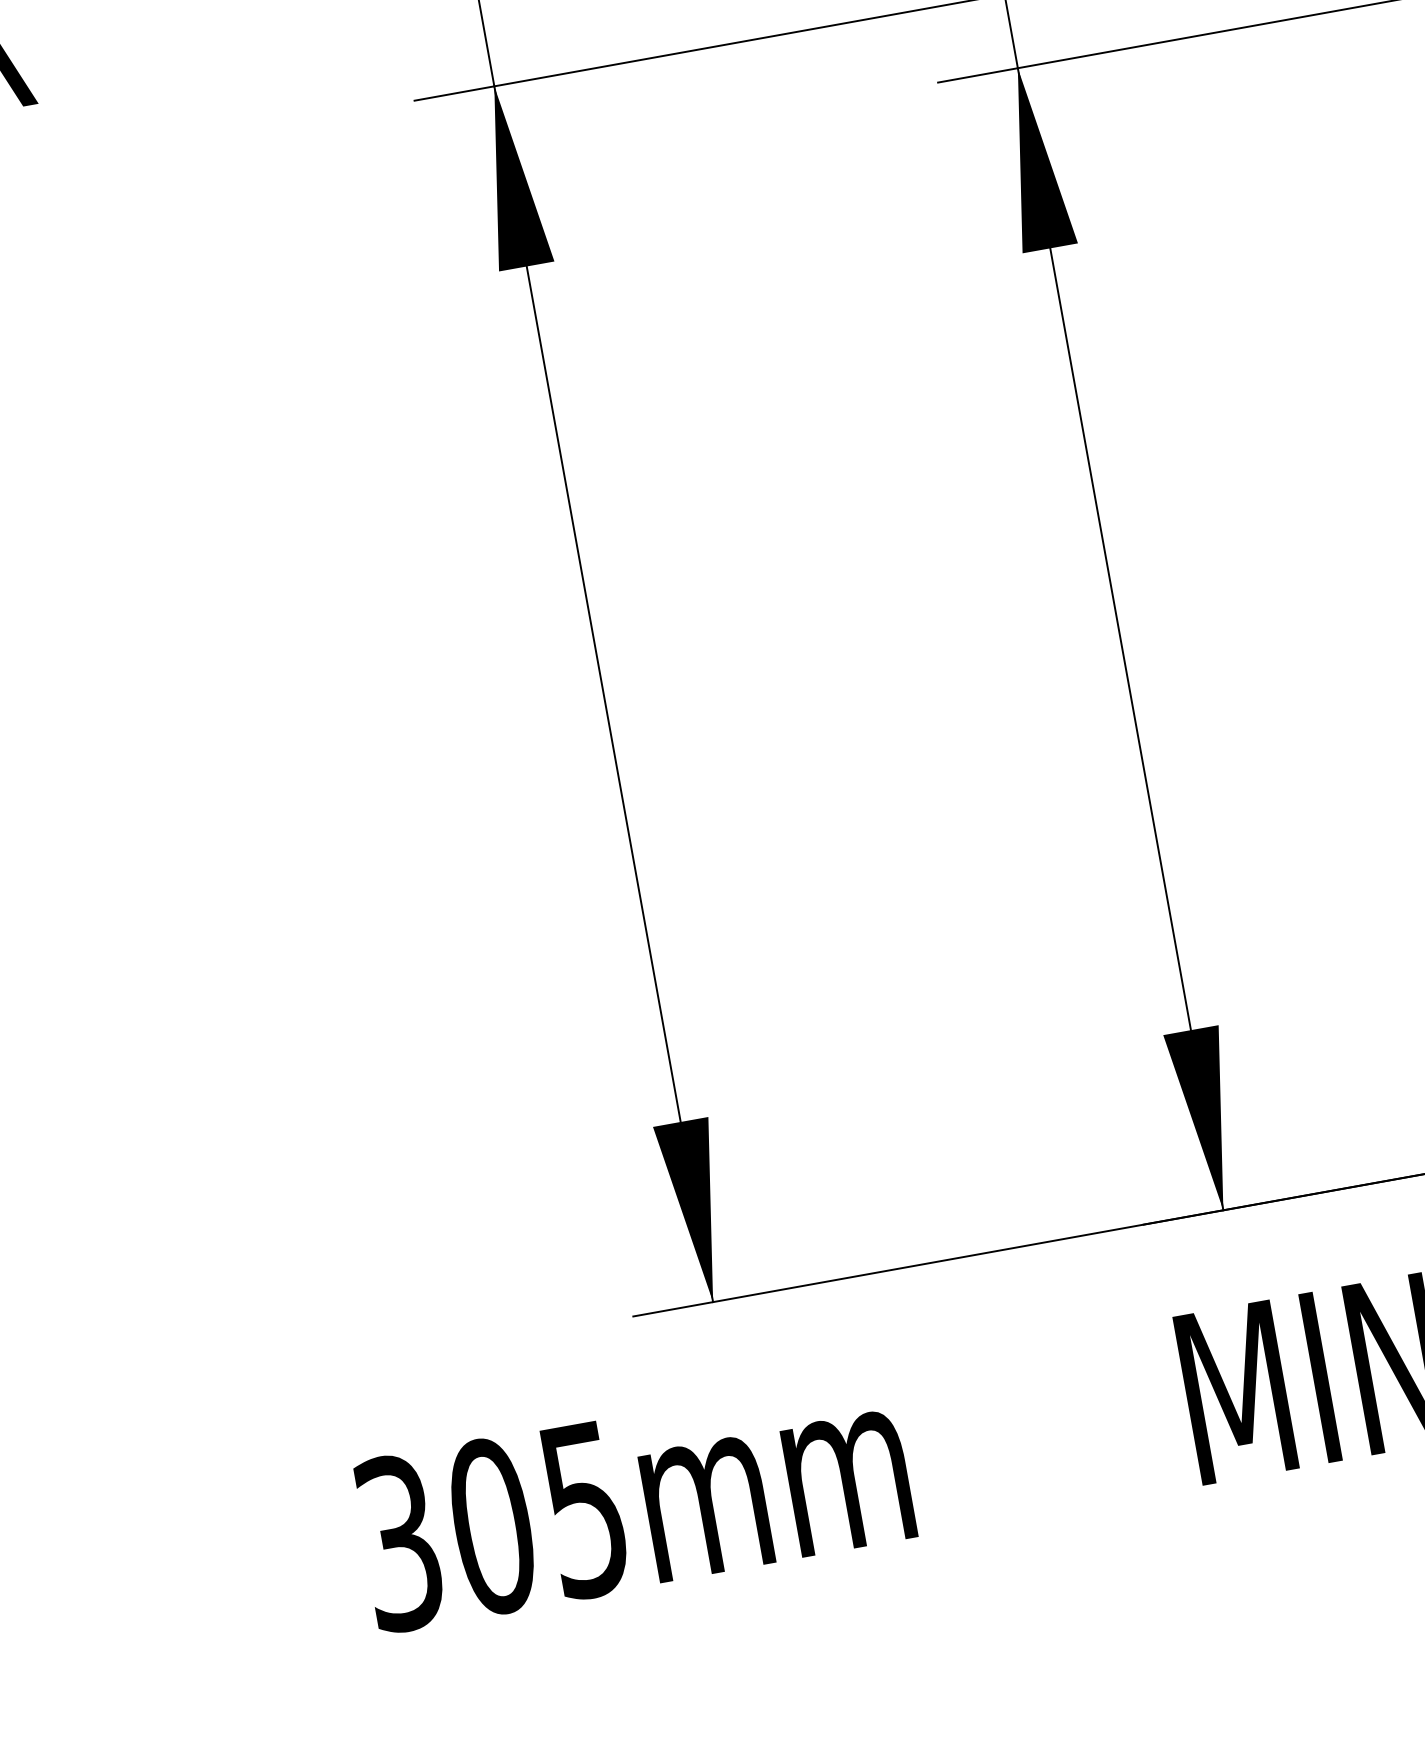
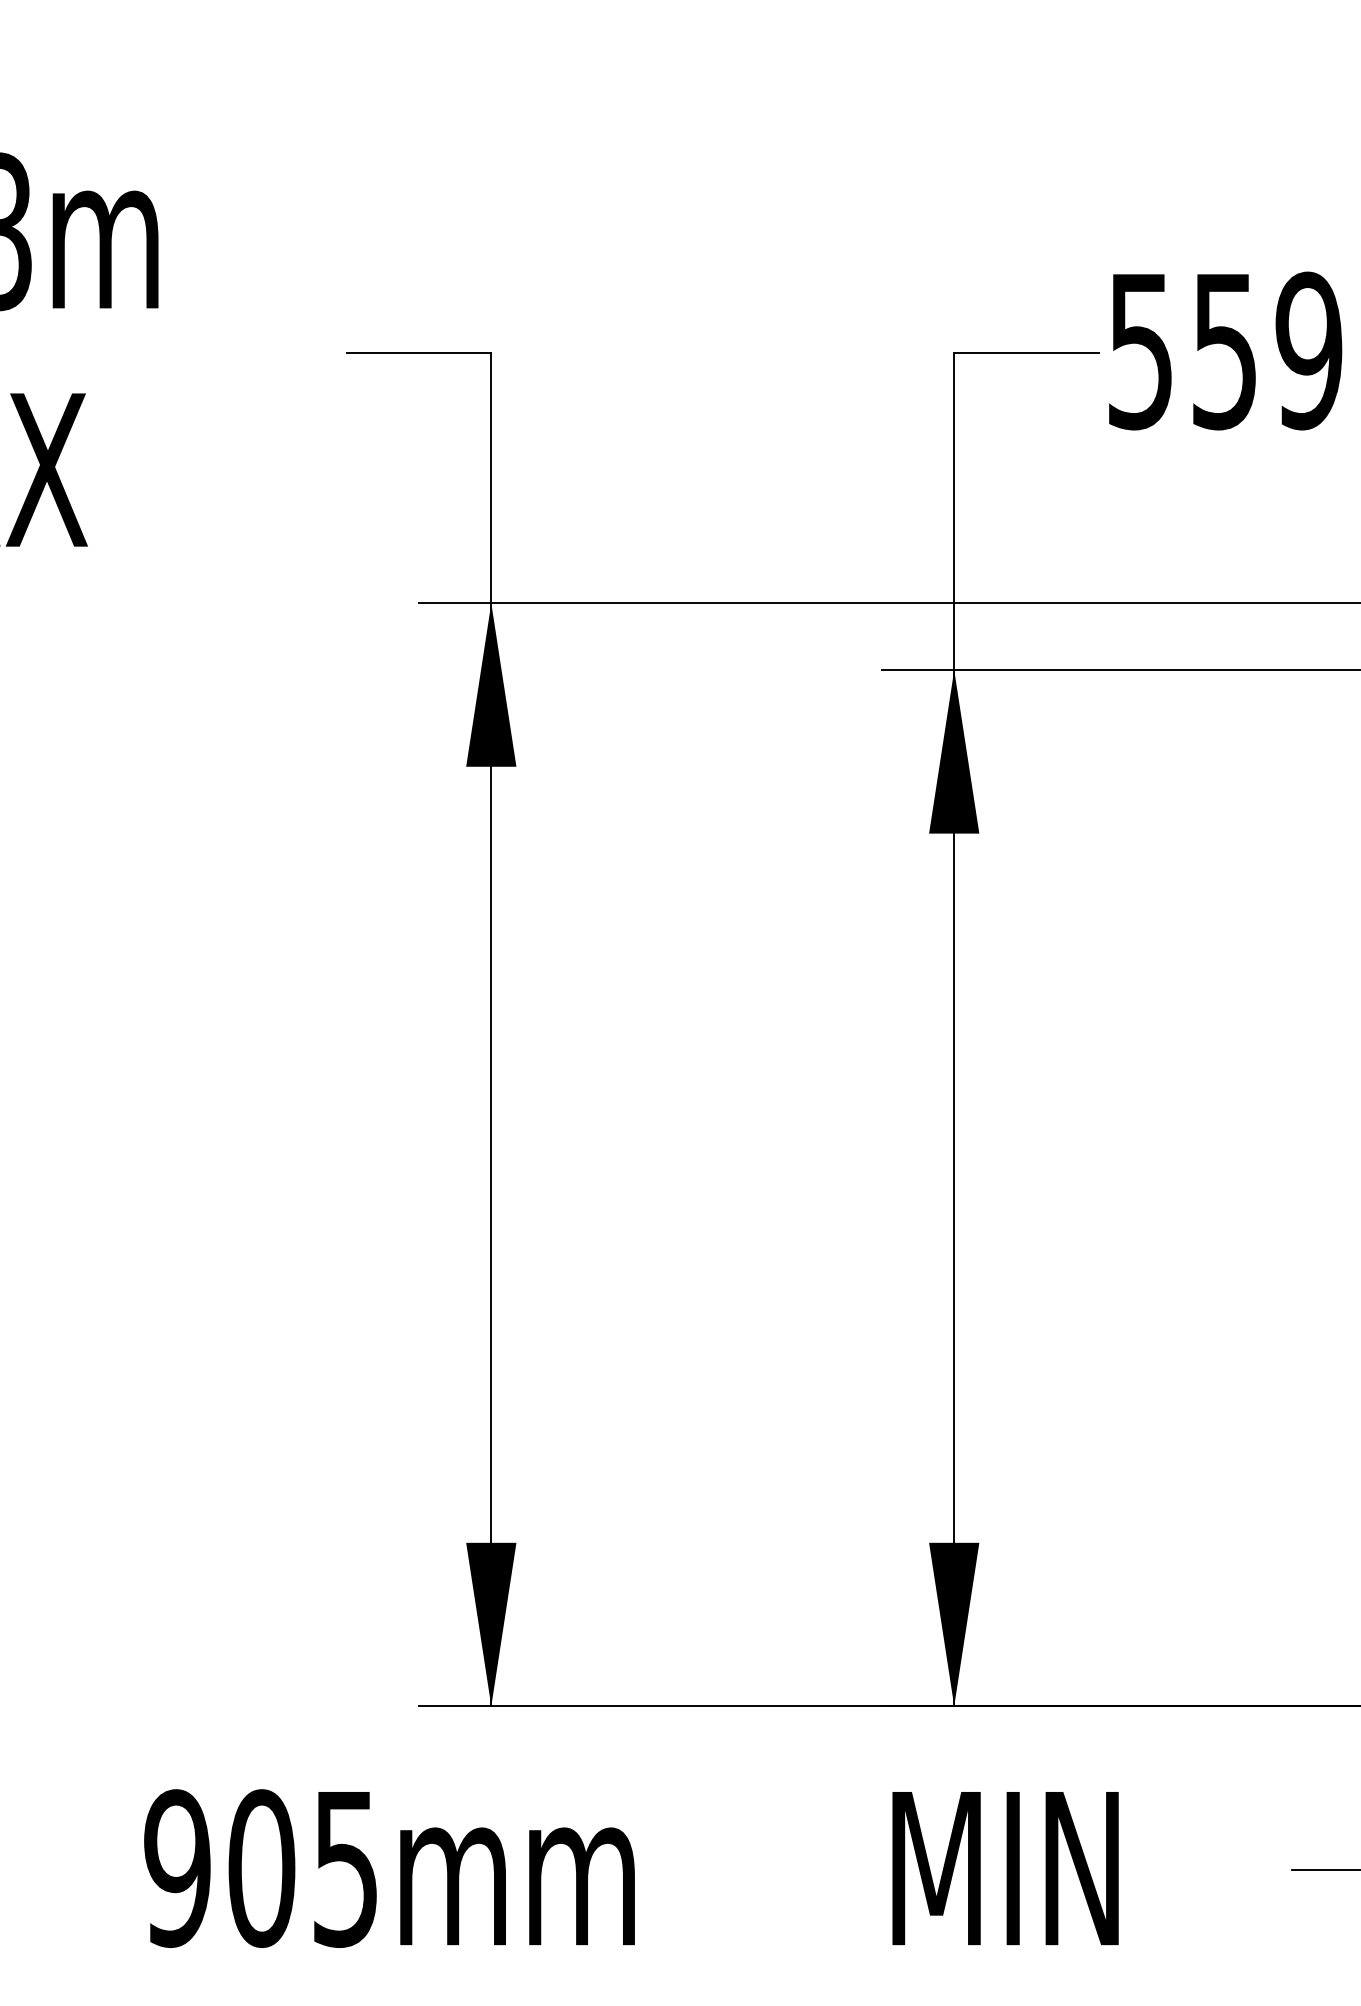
text: (399, 1543) -> (177, 1868), 305mm -> 905mm

